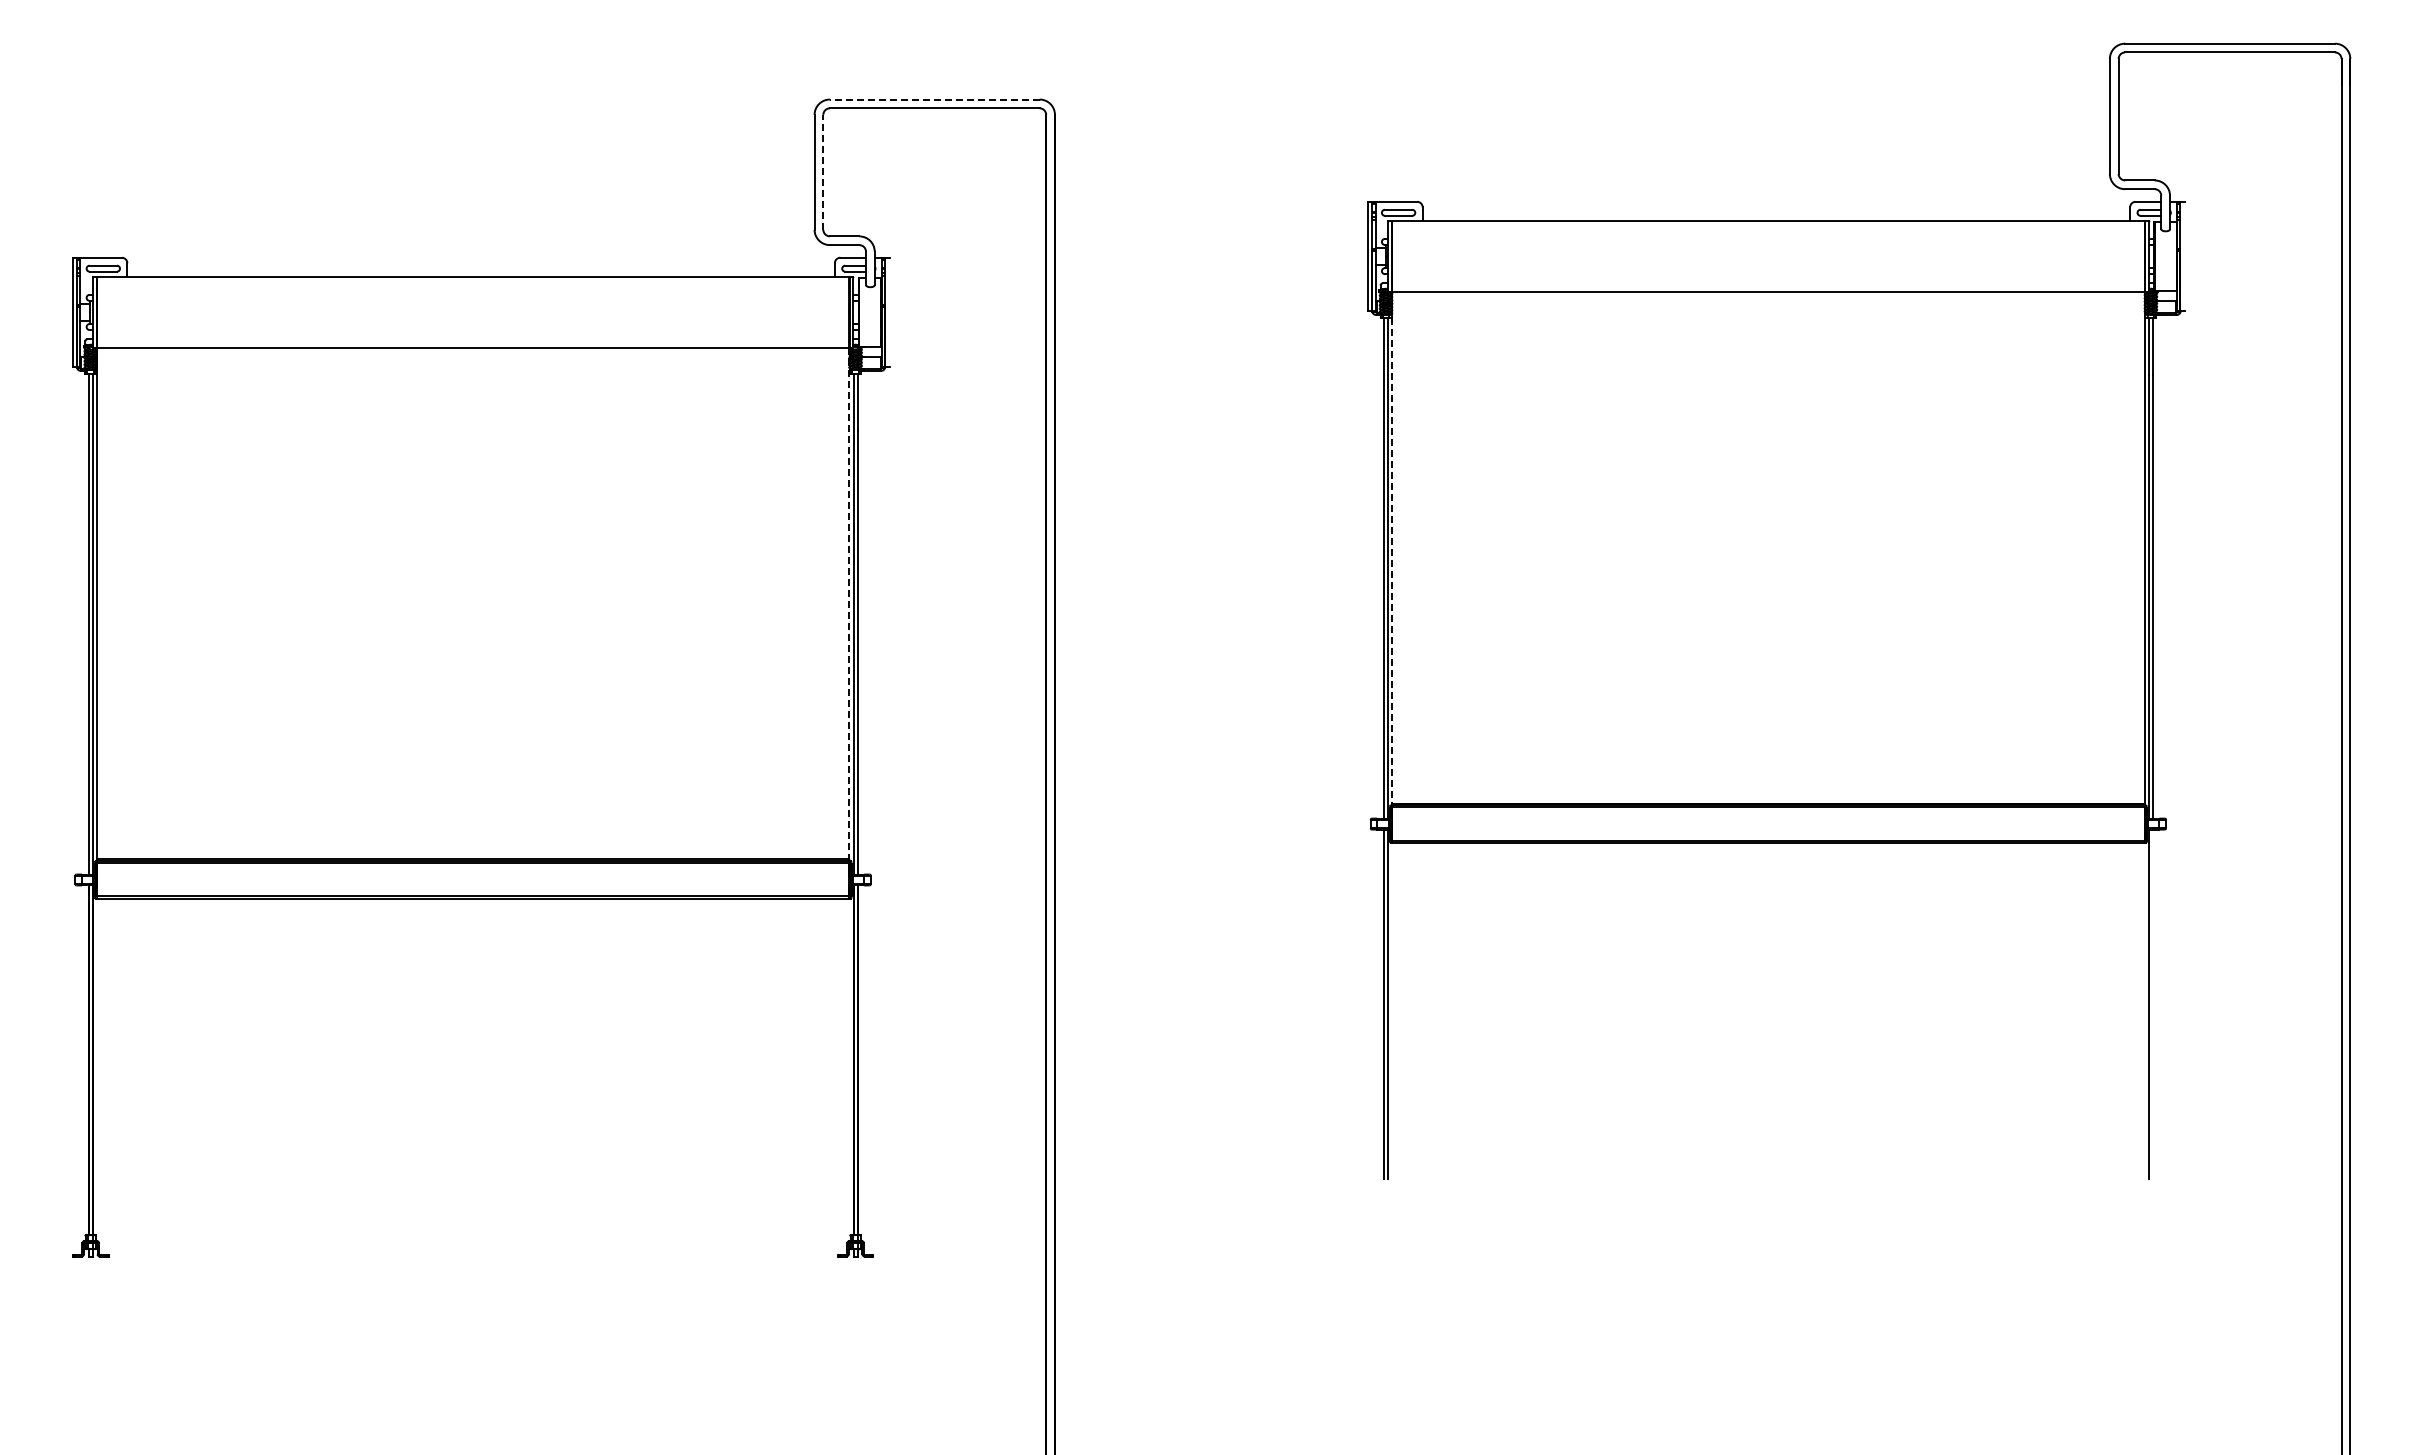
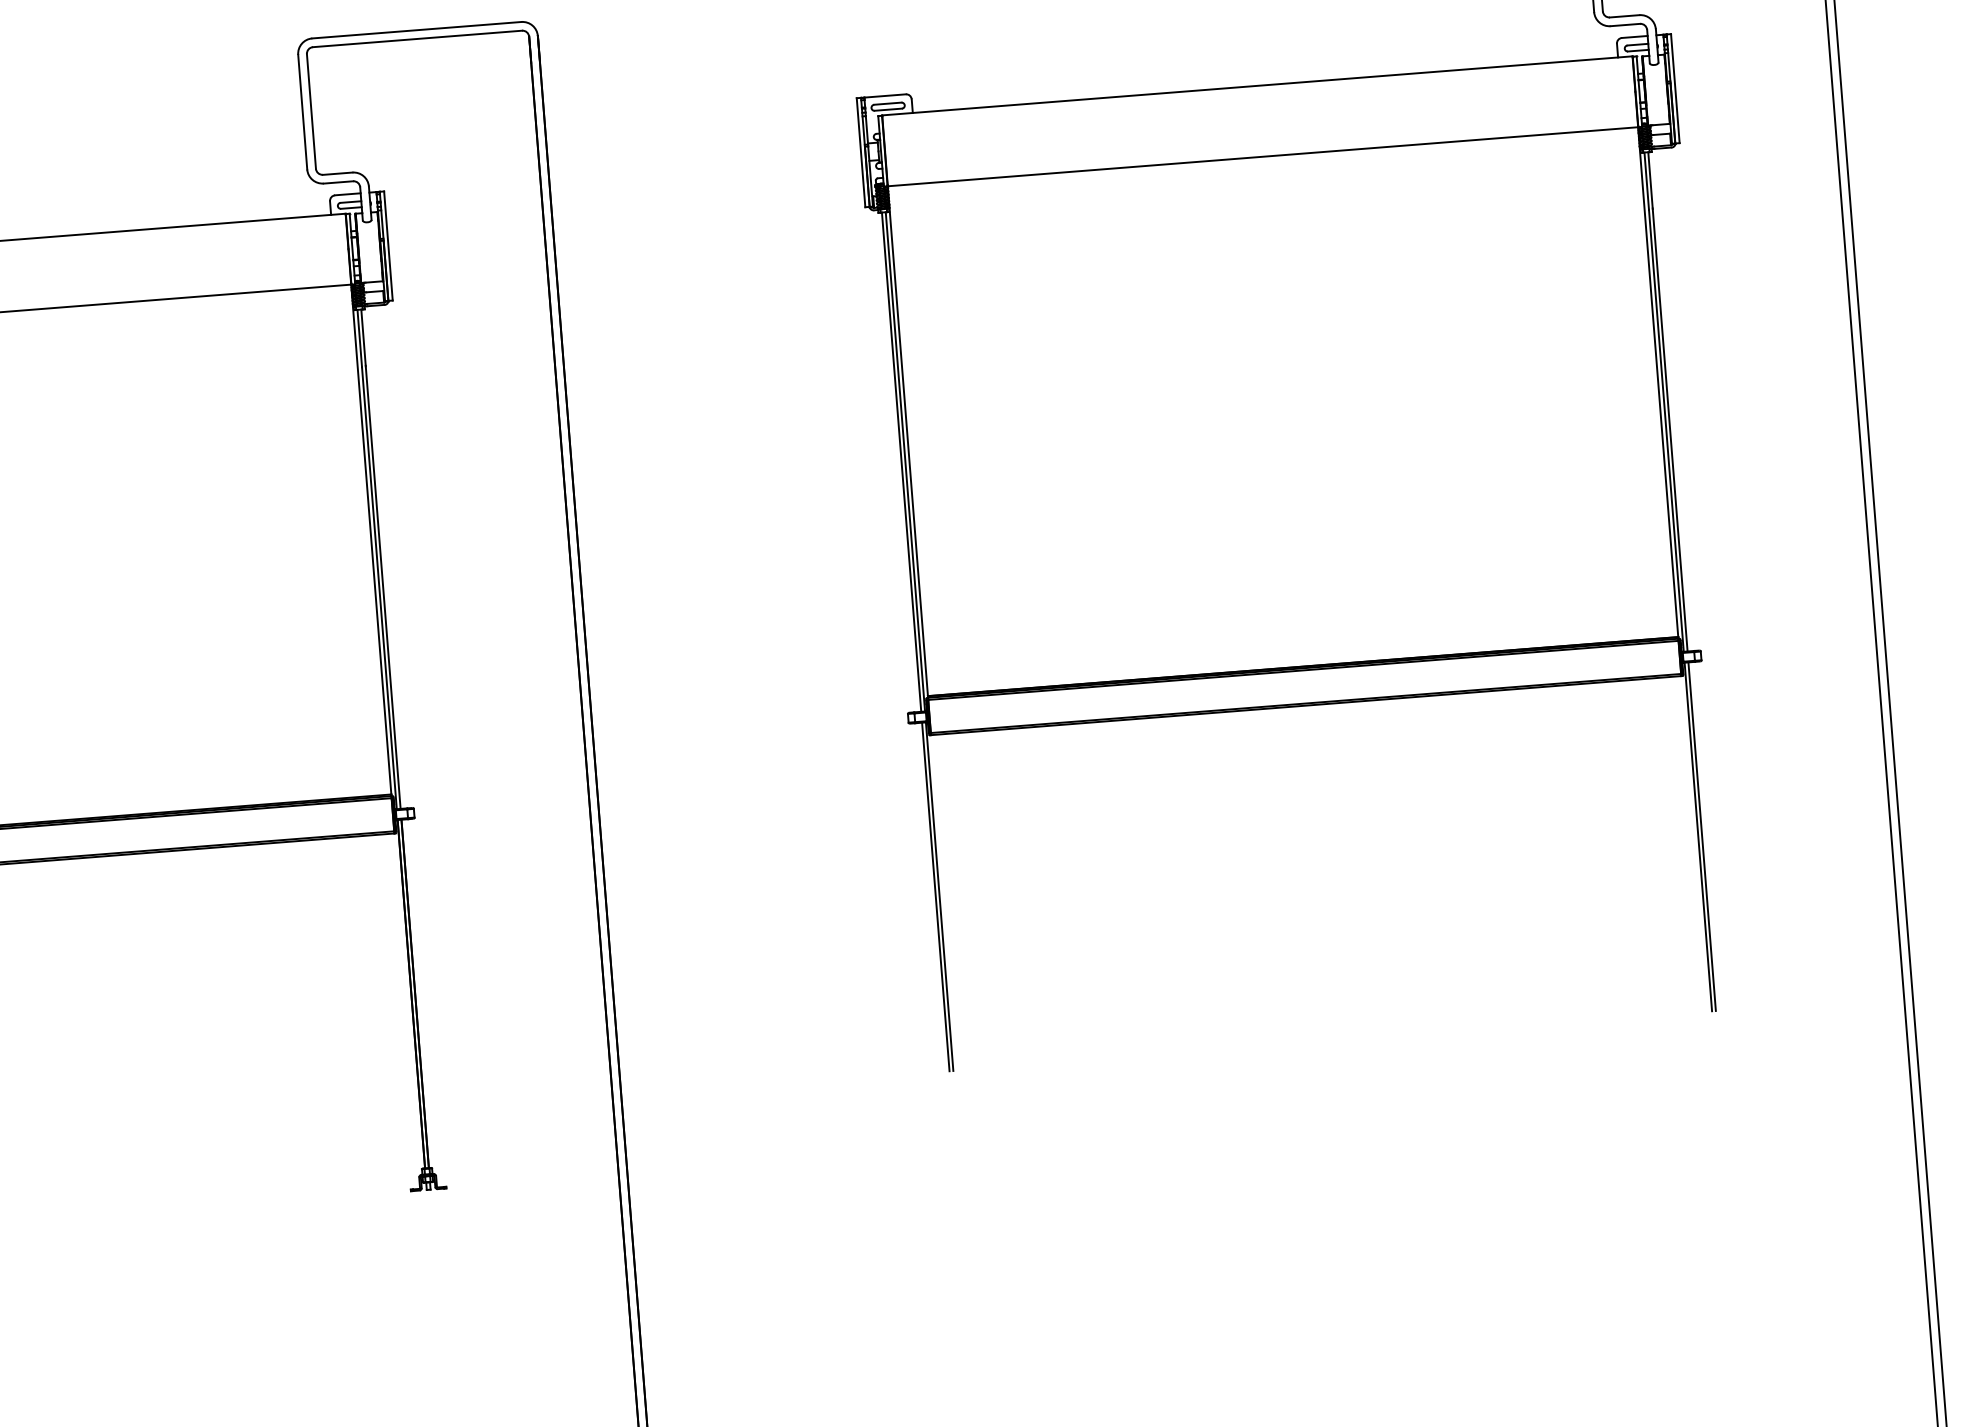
line: (934, 99) -> (416, 30), dashed -> solid
line: (823, 171) -> (311, 110), dashed -> solid
line: (2184, 256) -> (1675, 88), added
line: (889, 312) -> (388, 246), added
line: (1392, 555) -> (908, 448), dashed -> solid
line: (849, 603) -> (371, 539), dashed -> solid
line: (2152, 1004) -> (1701, 836), added

